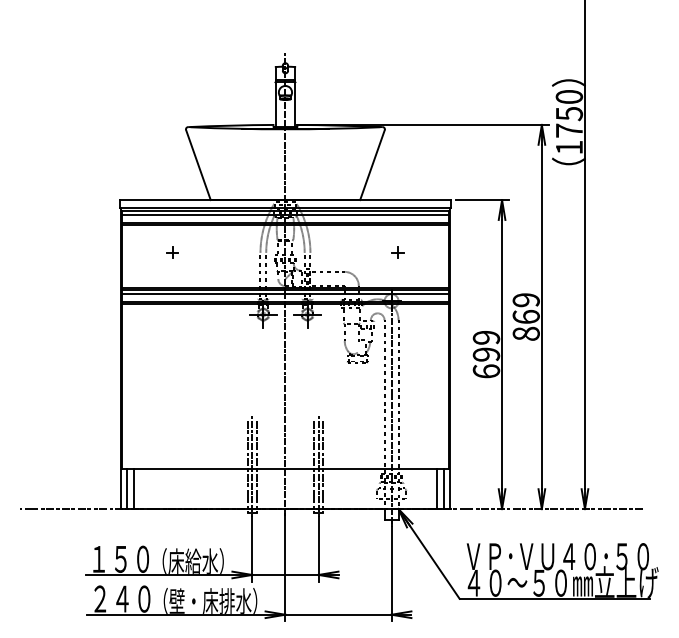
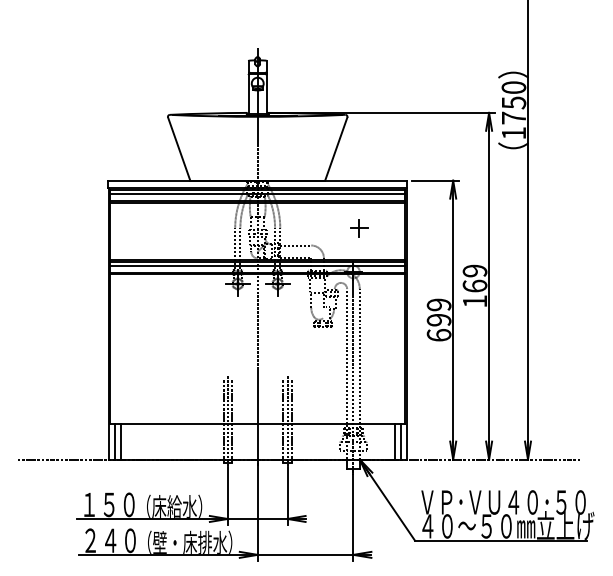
part: (172, 251) -> (155, 227), removed
part: (398, 251) -> (359, 227), size x1.6
text: (525, 333) -> (474, 301), 869 -> 169

